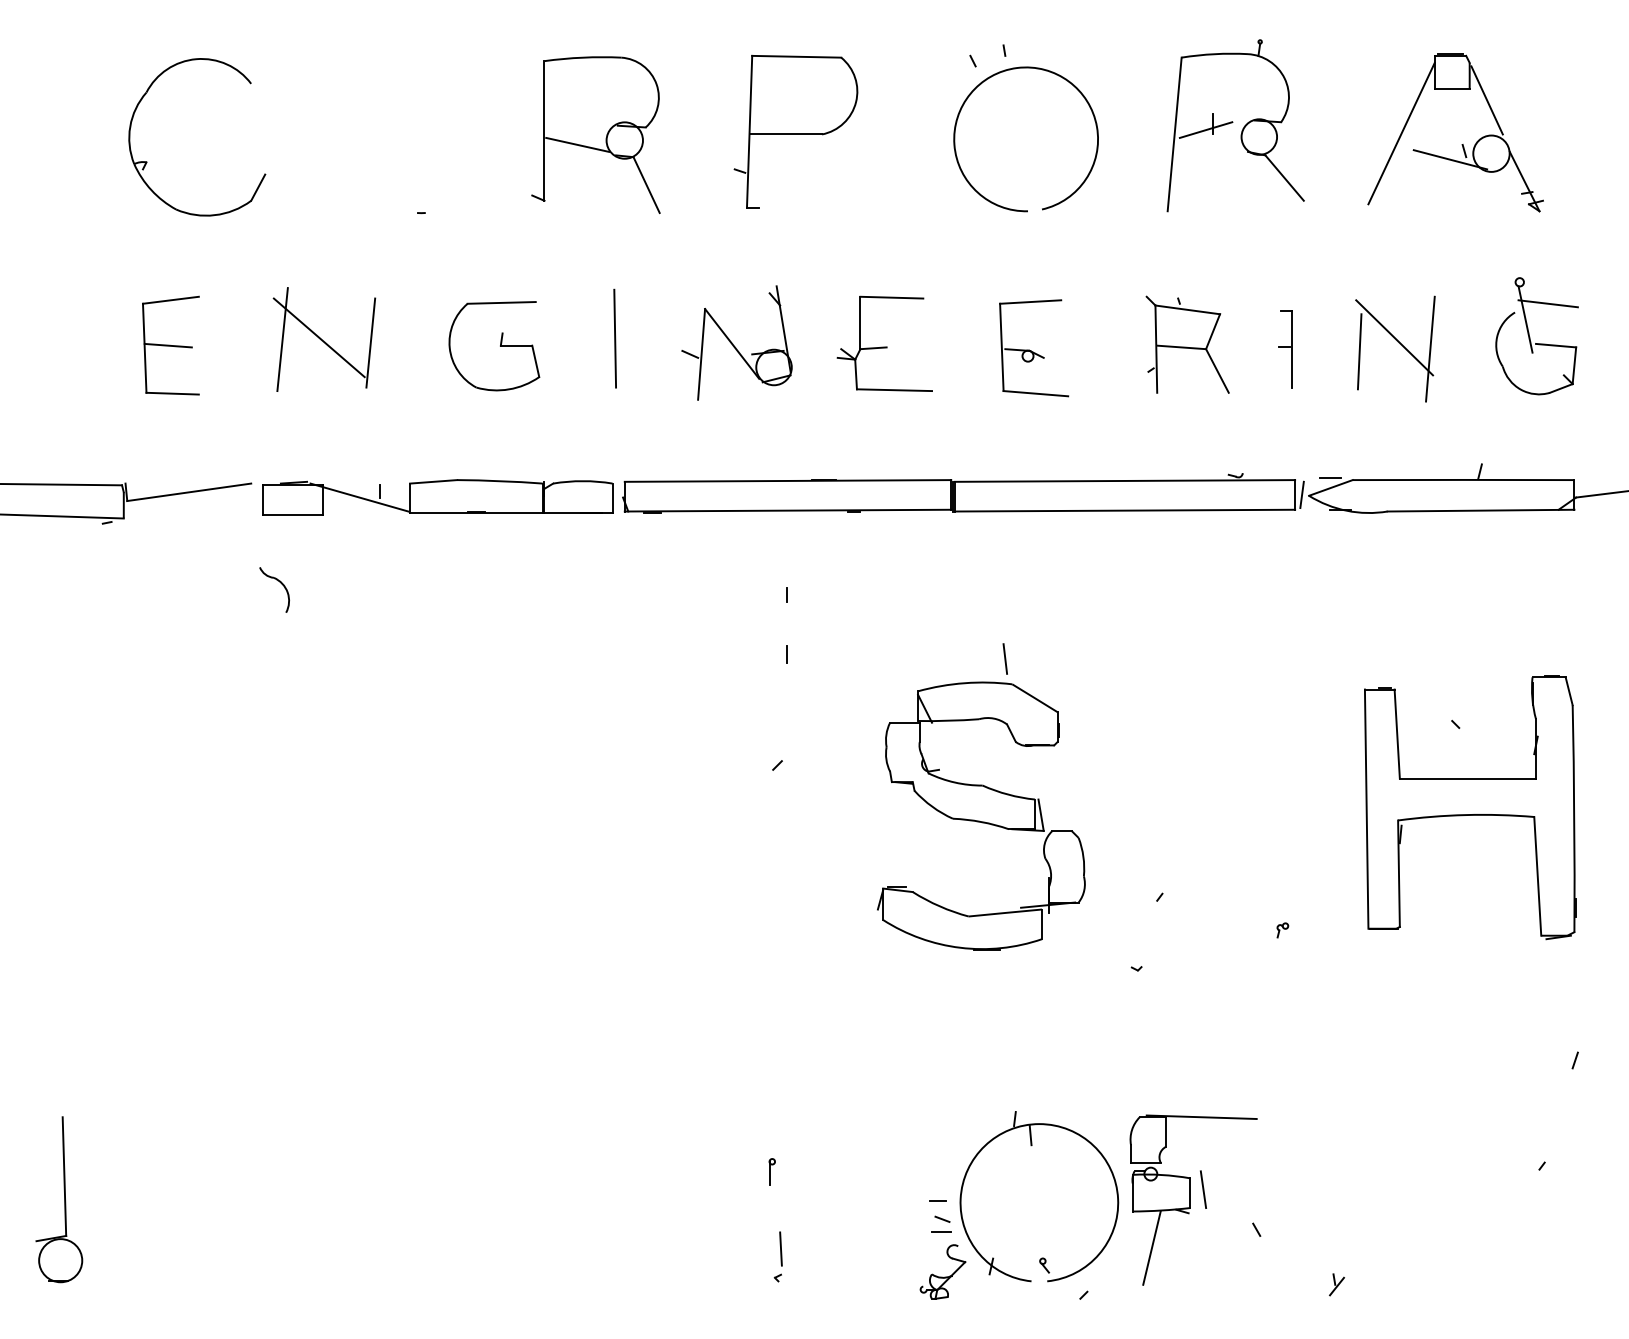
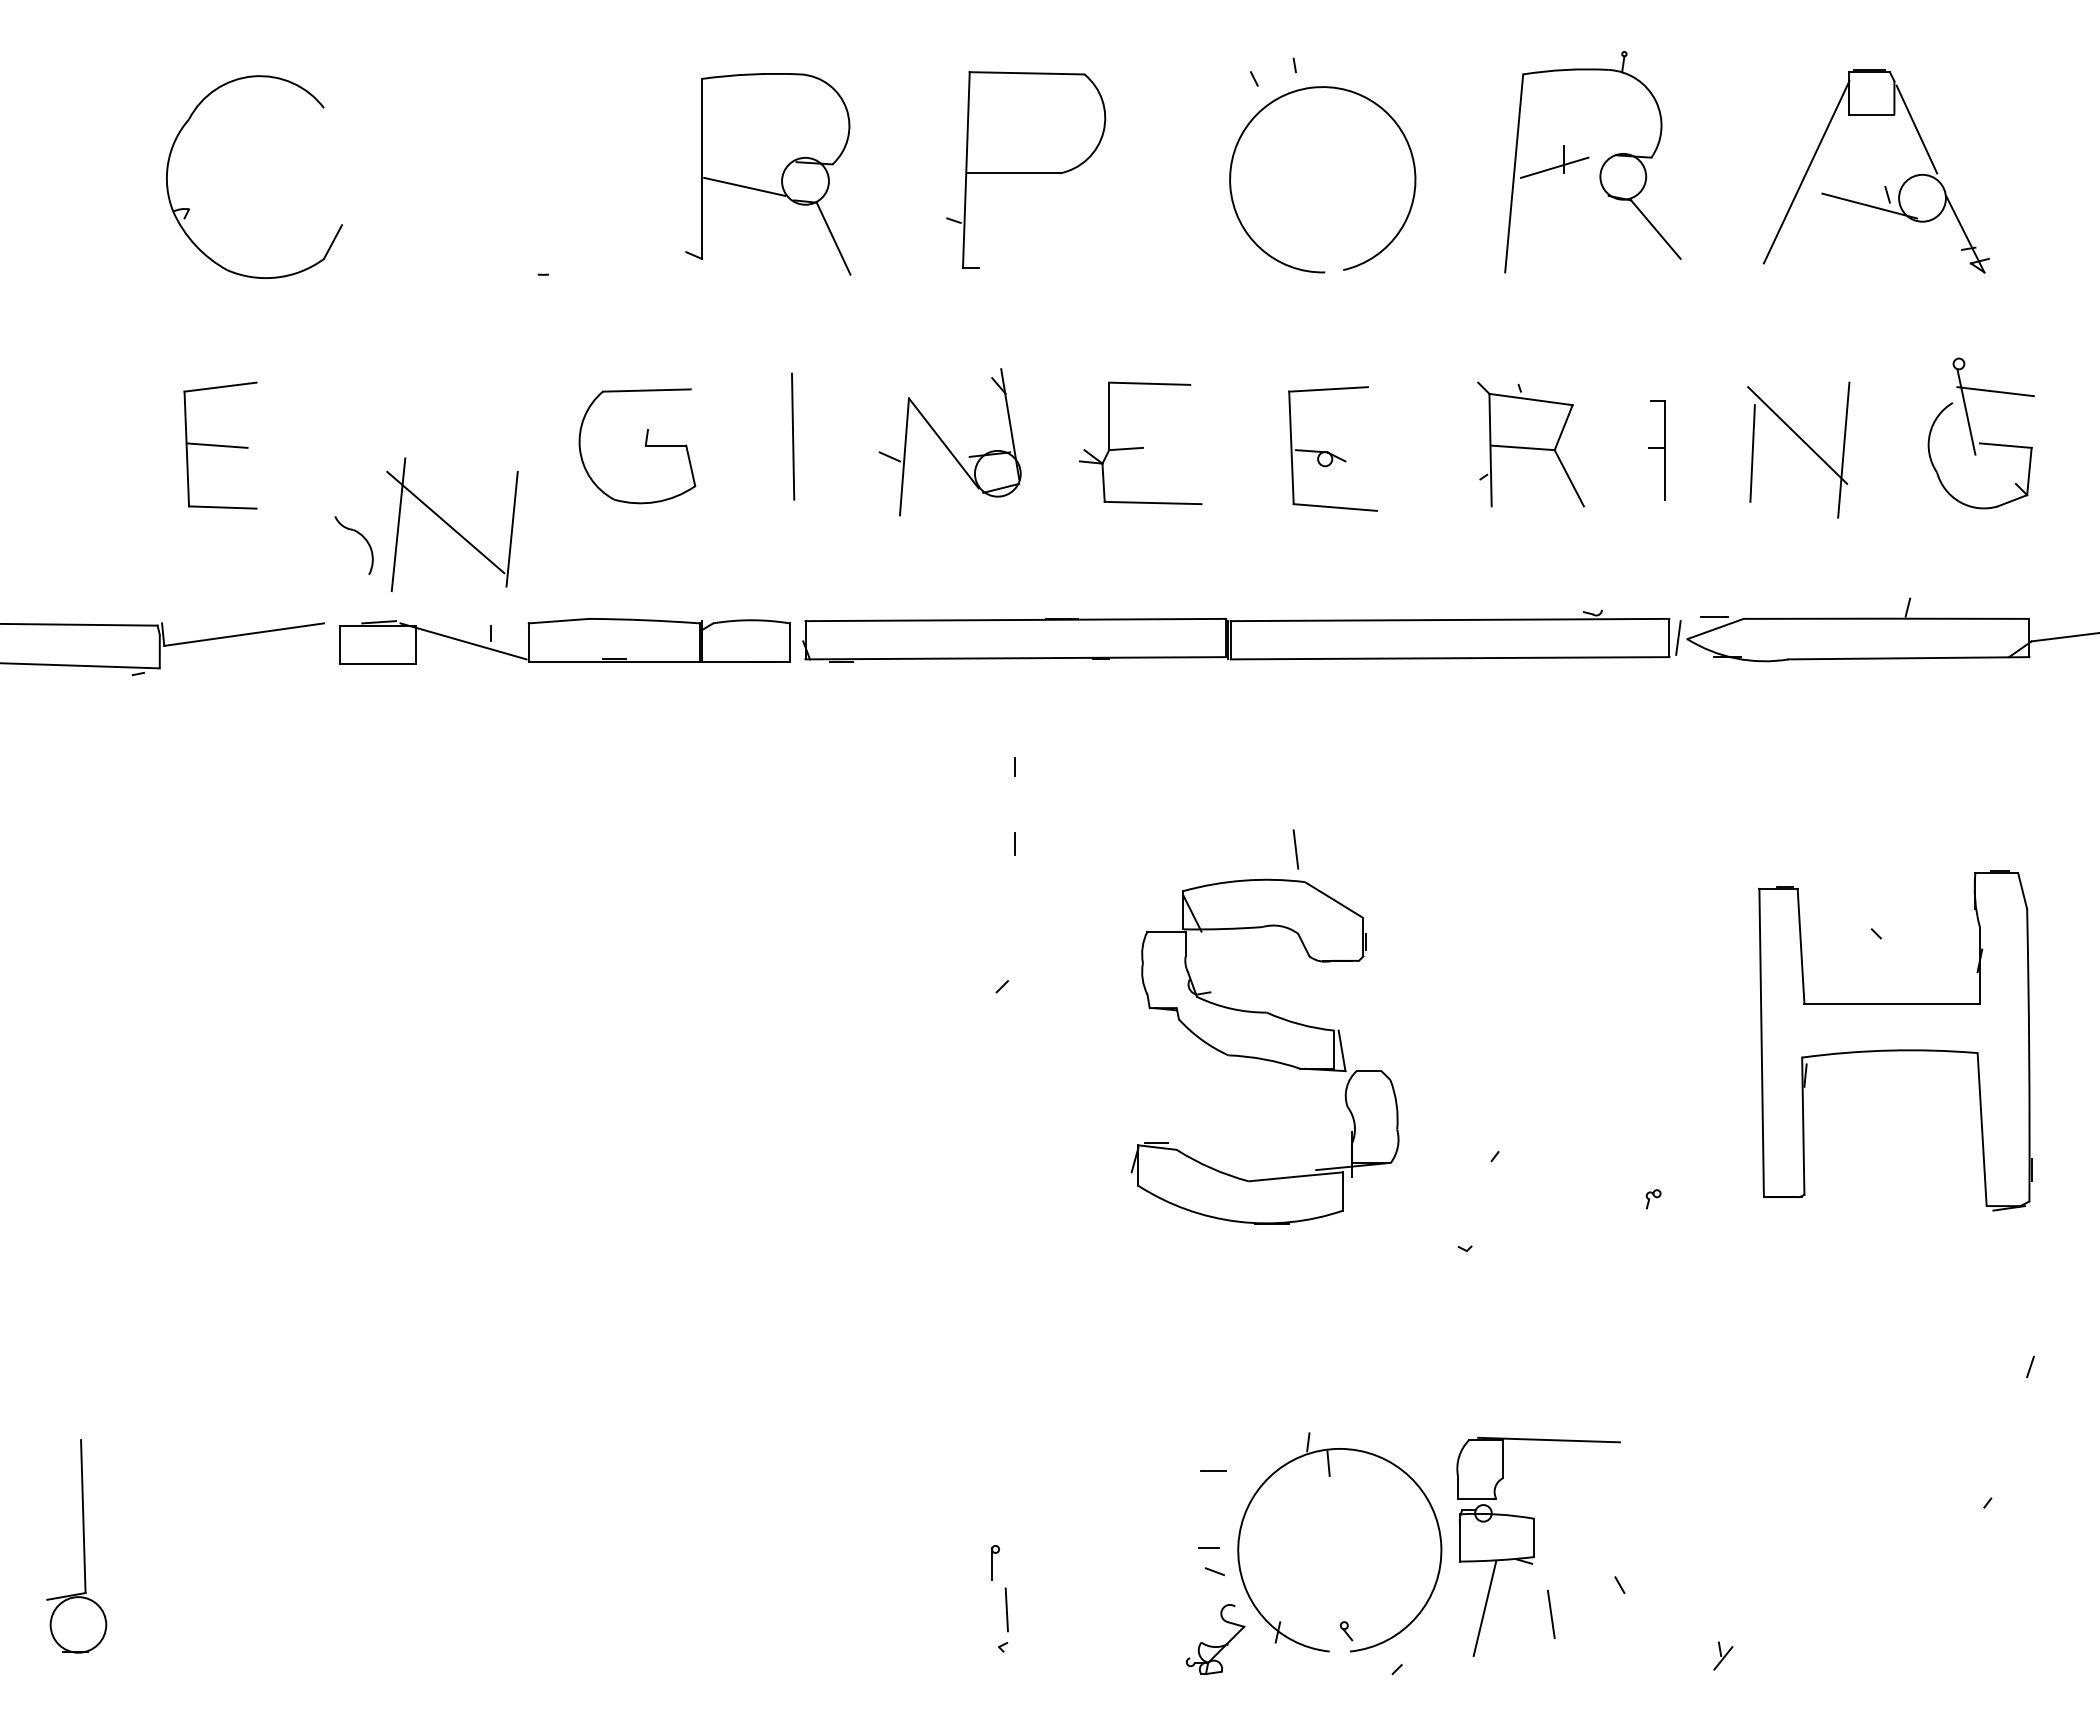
part: (324, 339) -> (452, 524), moved
part: (280, 582) -> (361, 536), moved
part: (772, 1171) -> (995, 1562), moved
line: (1203, 1188) -> (1551, 1613), moved
line: (941, 1232) -> (1213, 1470), moved

